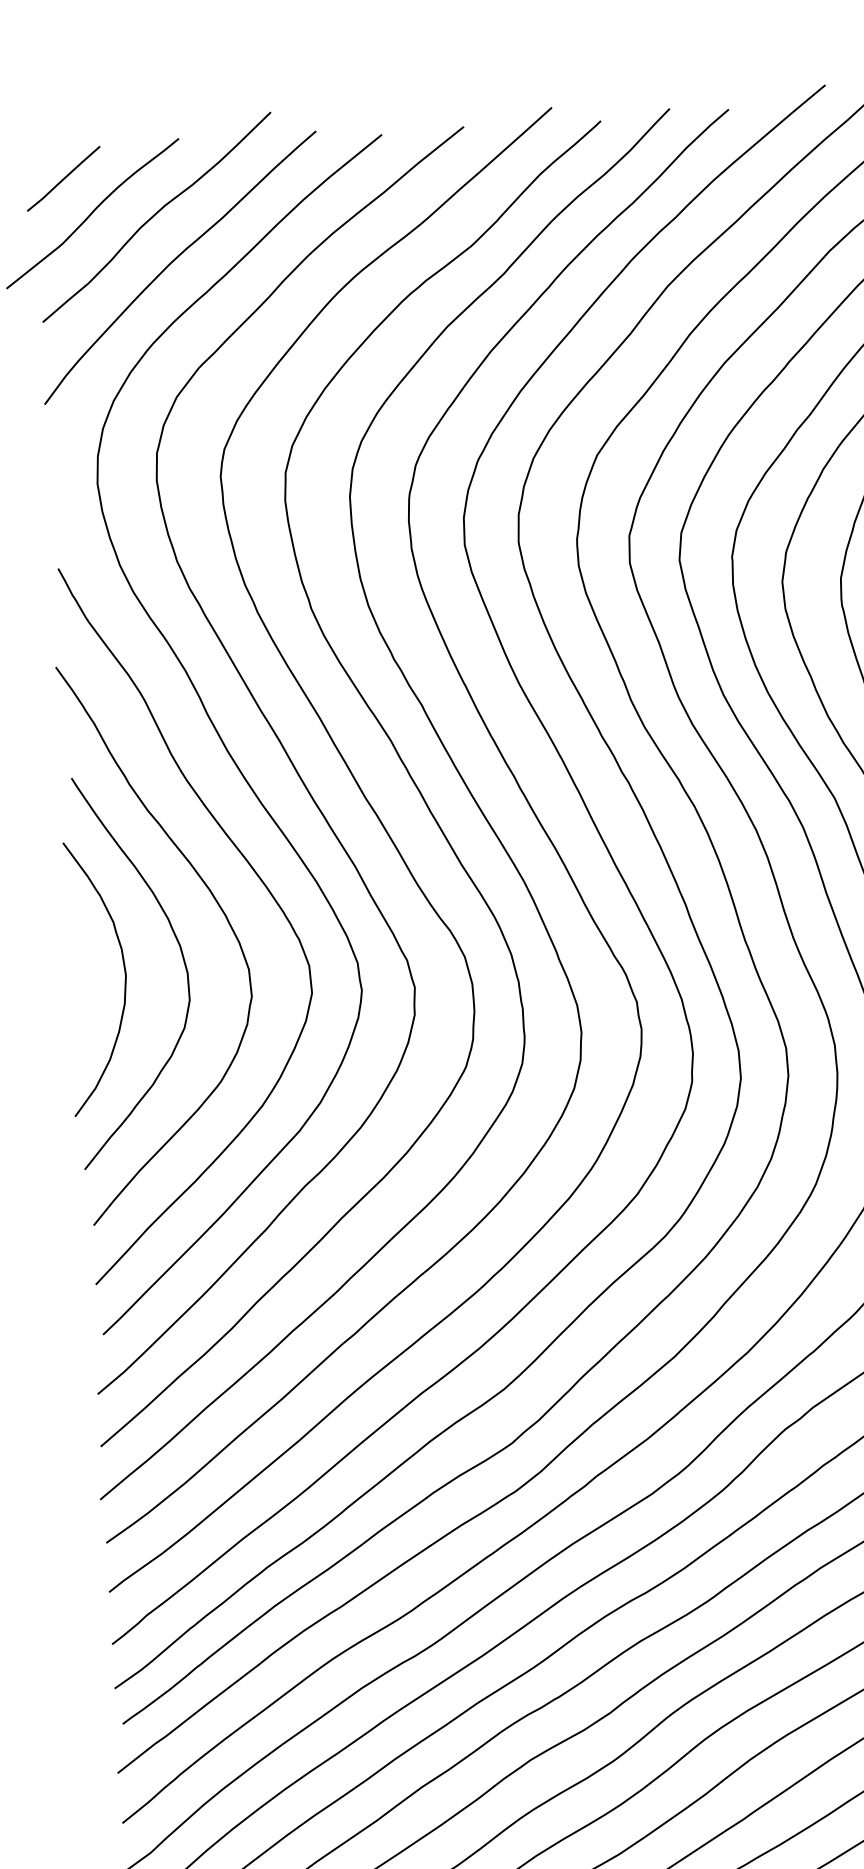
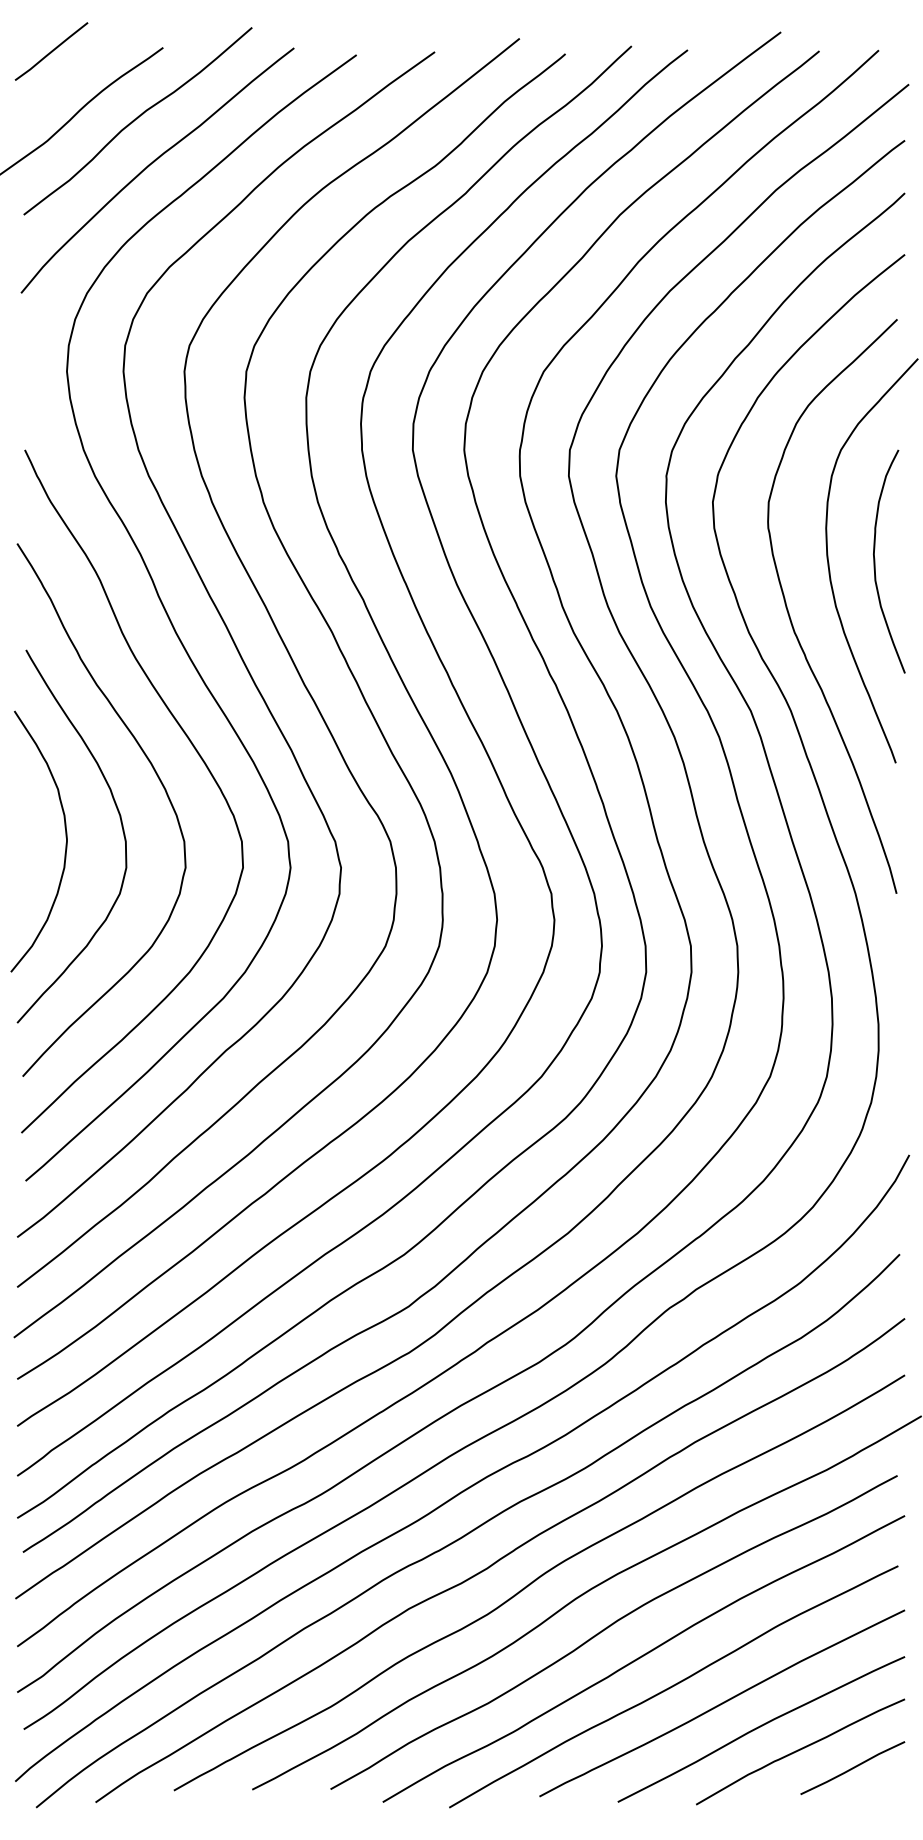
line: (63, 178) -> (51, 51), moved

